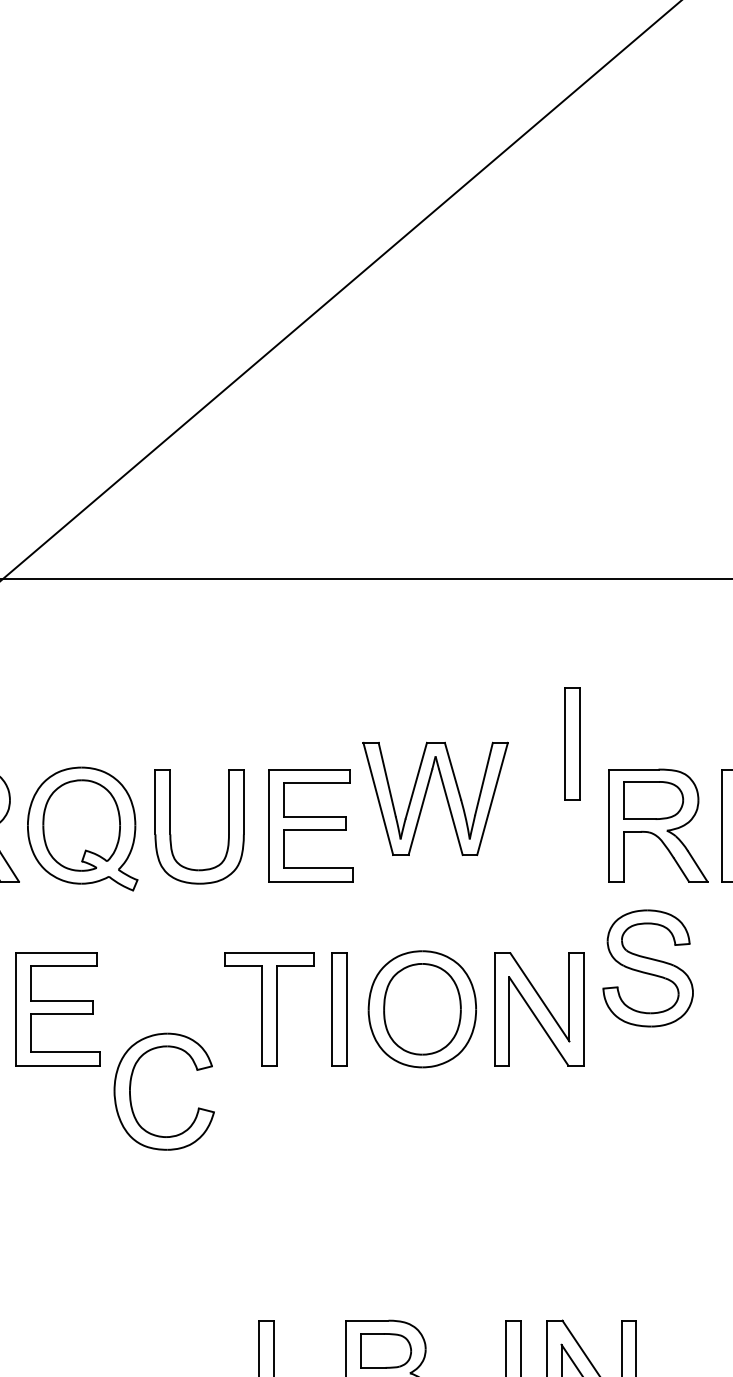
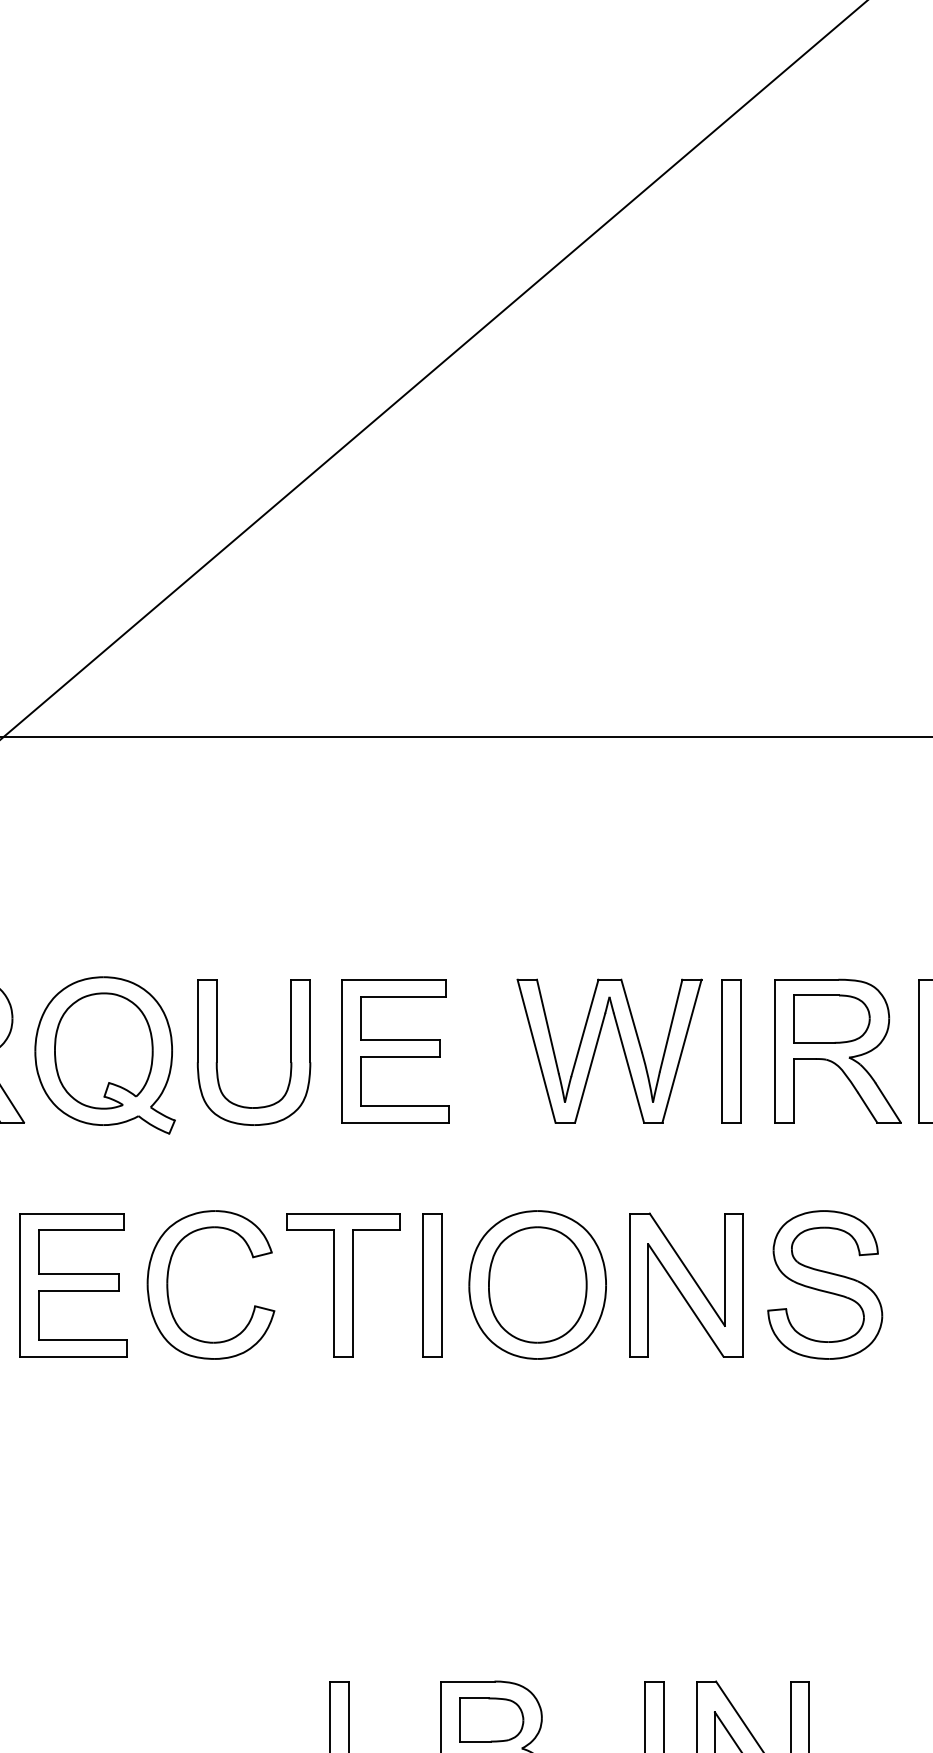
part: (572, 744) -> (731, 1051), moved
part: (426, 795) -> (597, 1046), moved
part: (648, 968) -> (825, 1284), moved
part: (130, 1091) -> (168, 1284), moved

